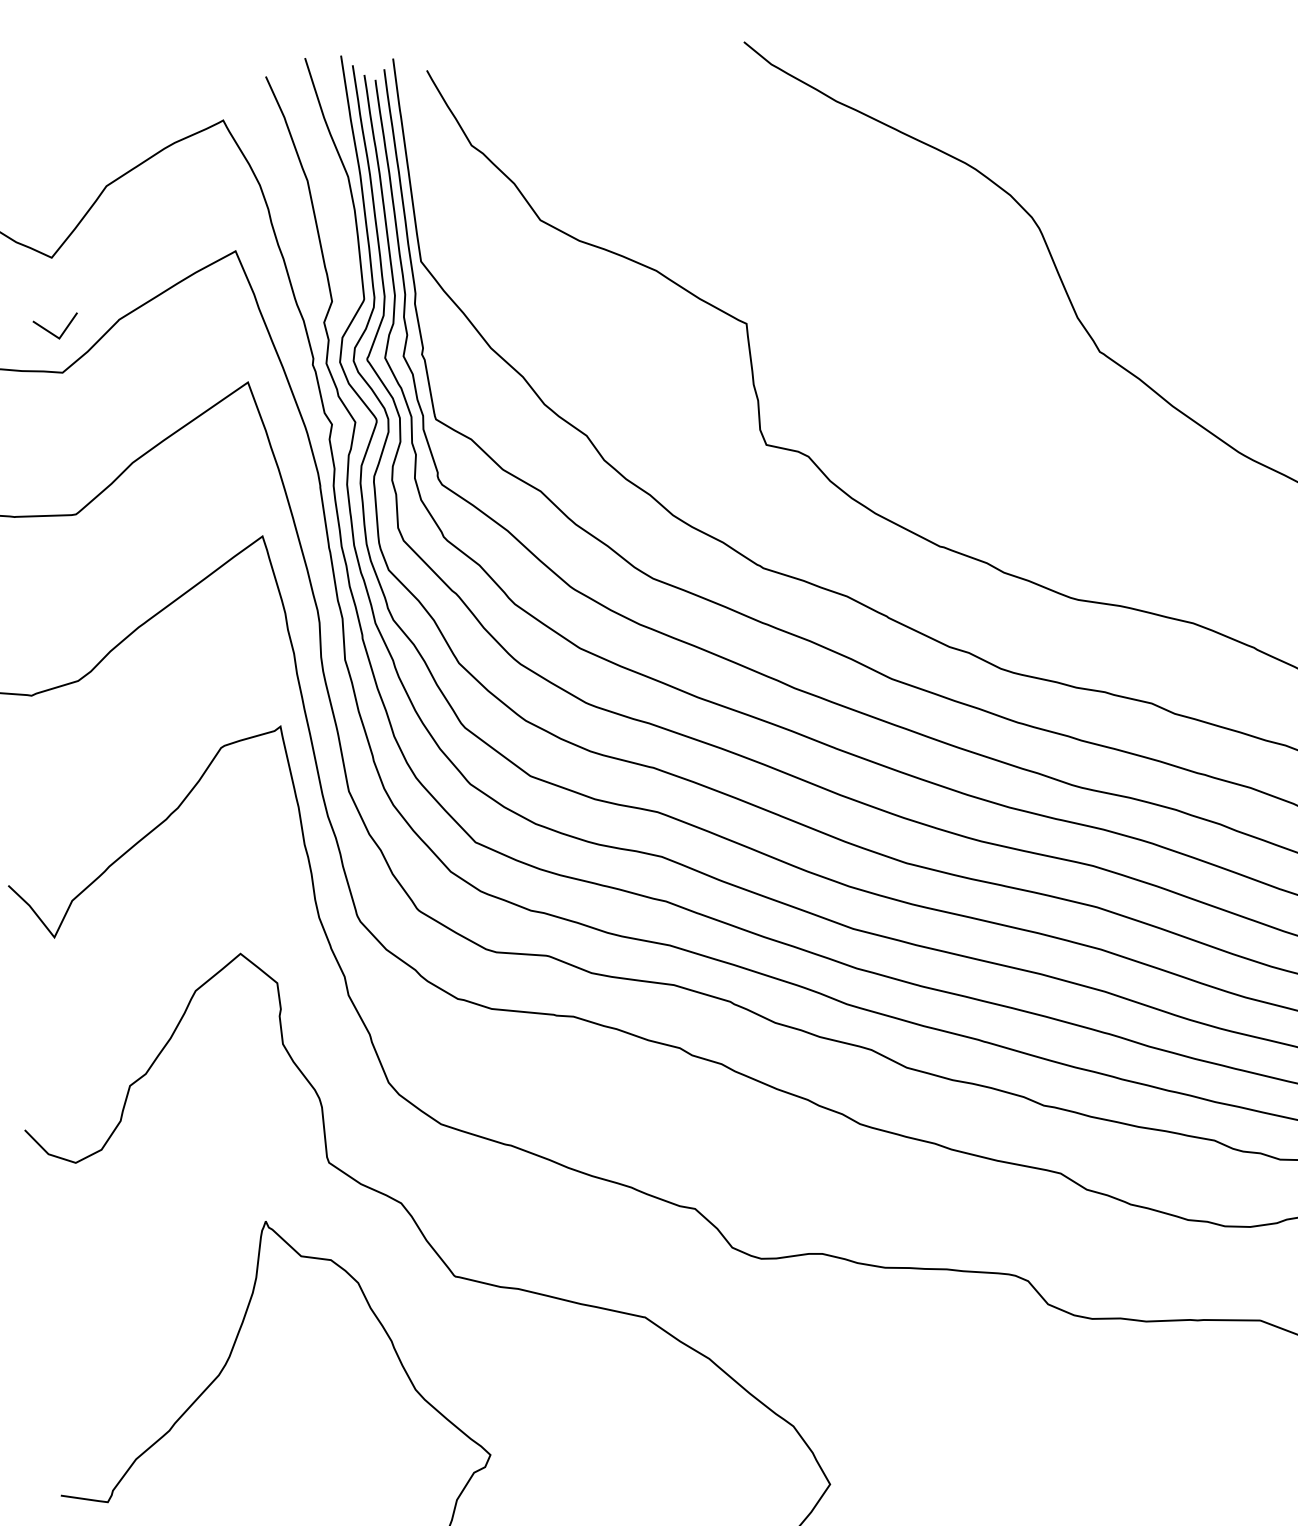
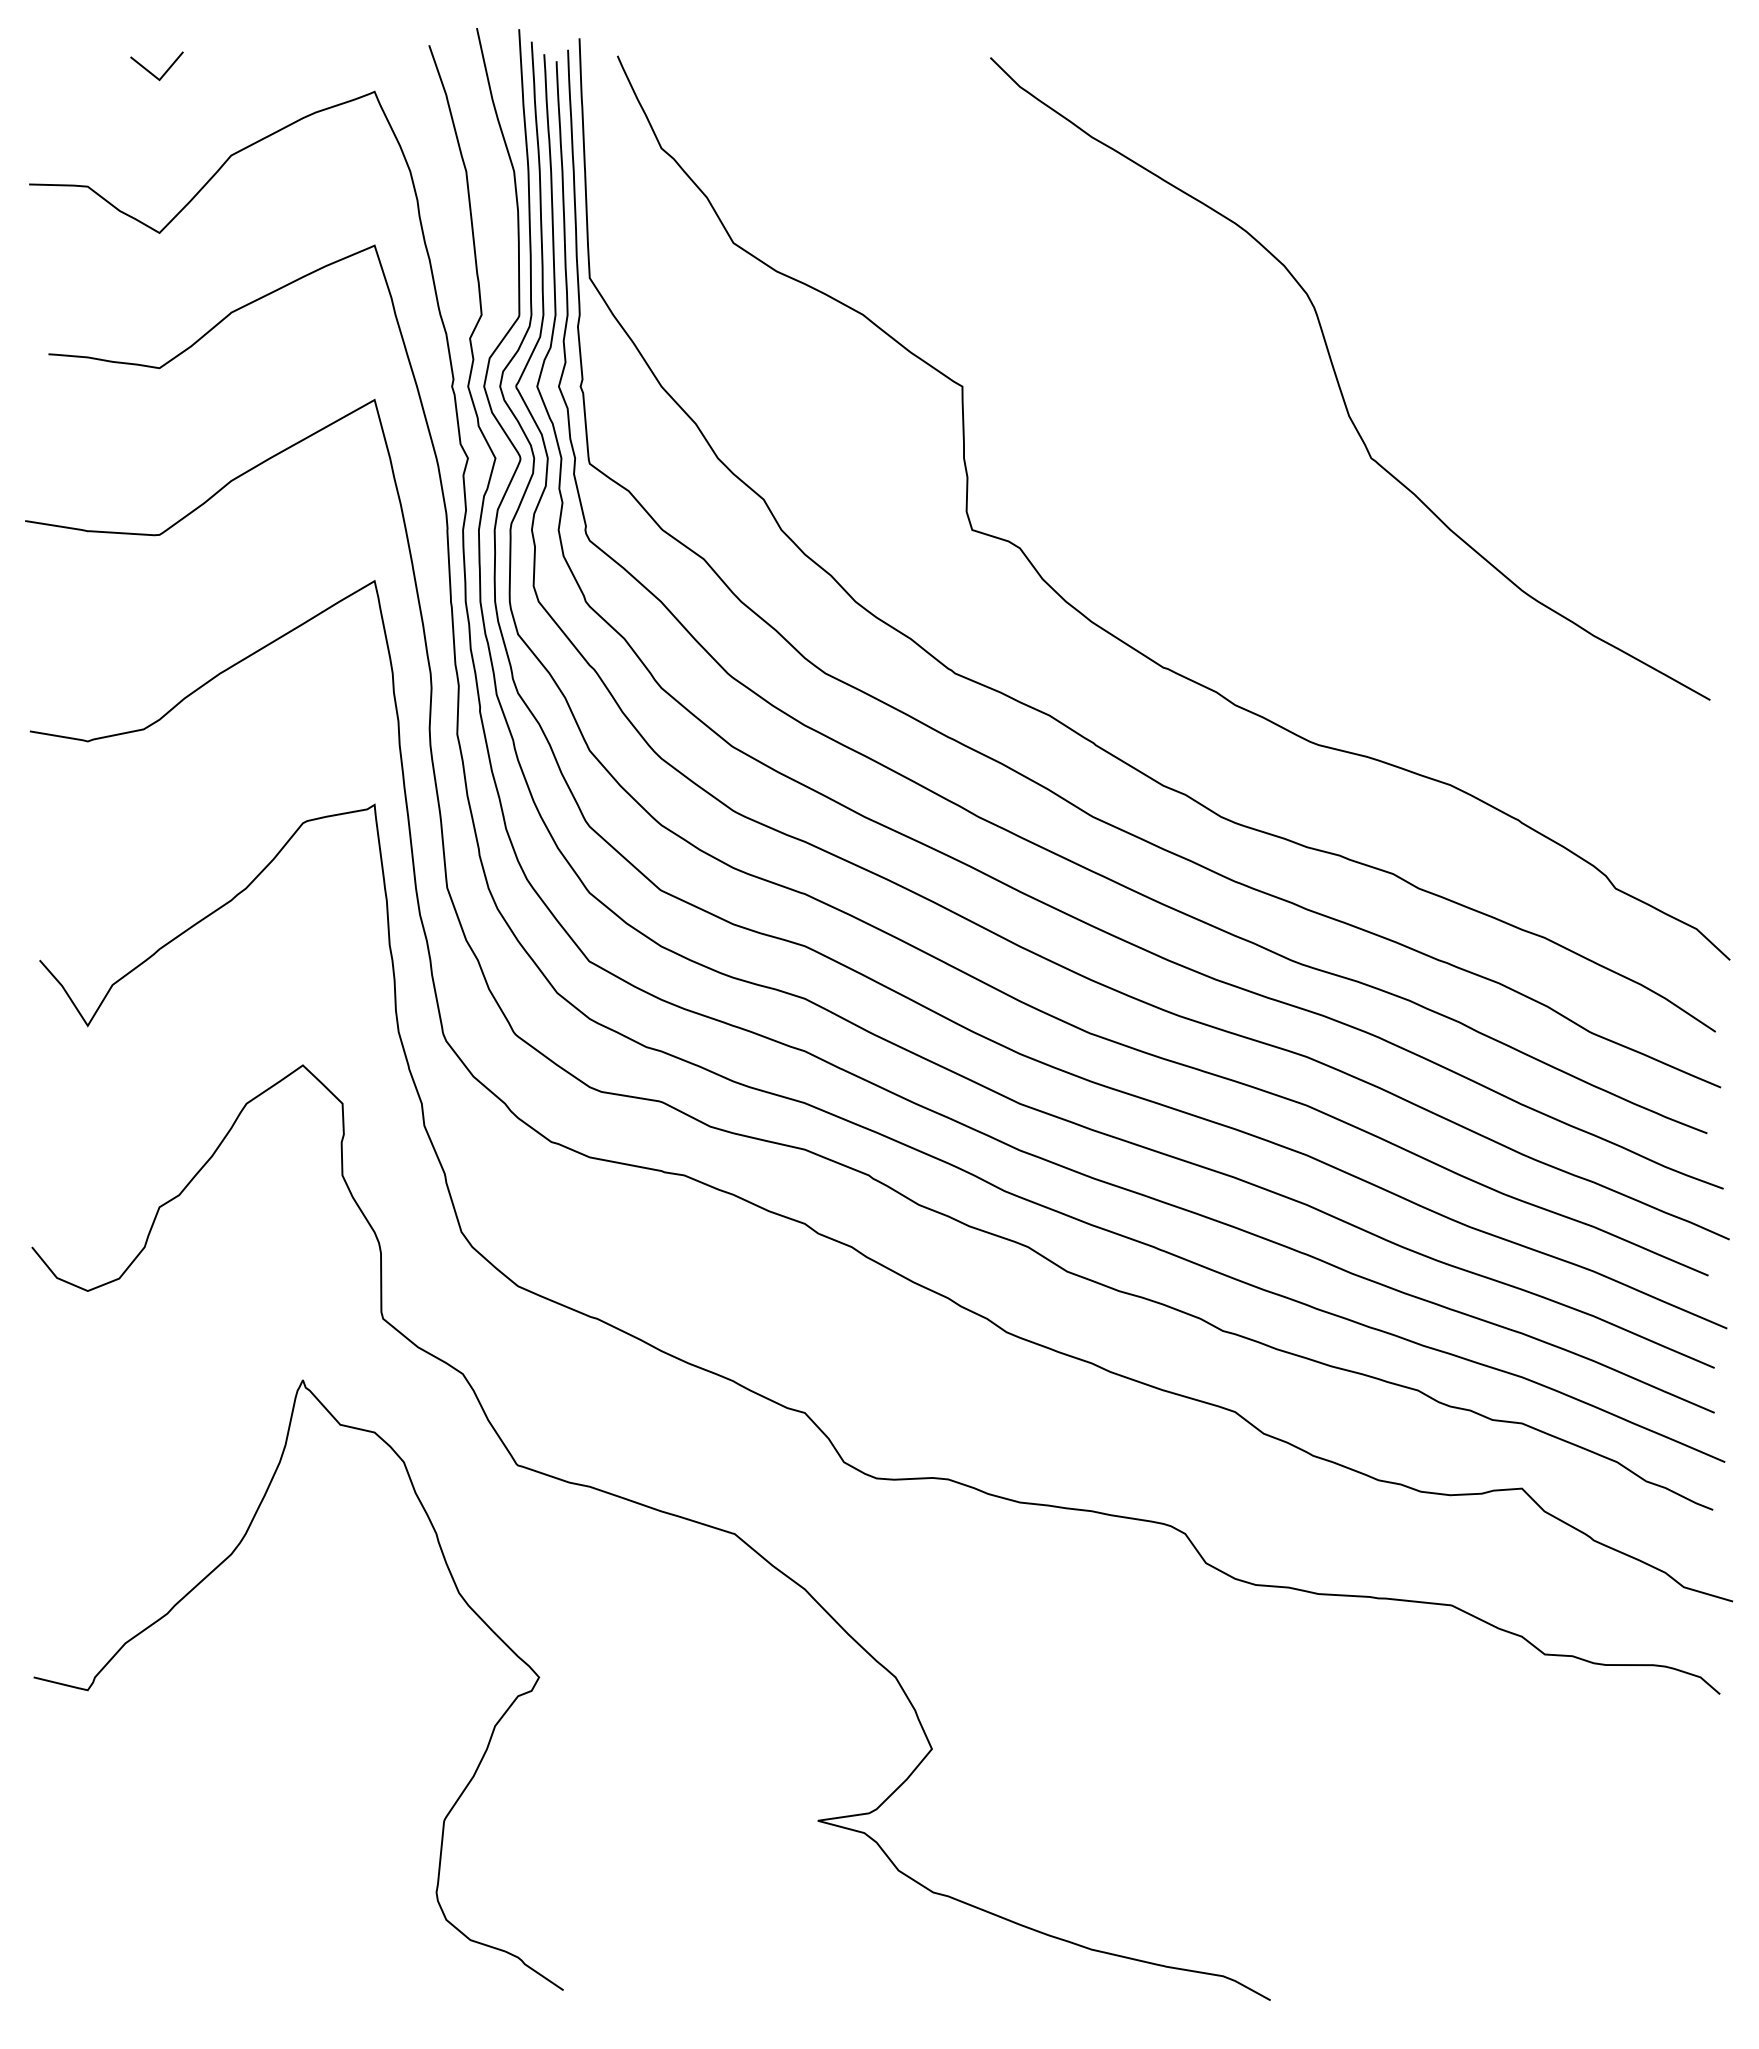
line: (51, 332) -> (150, 71), moved

